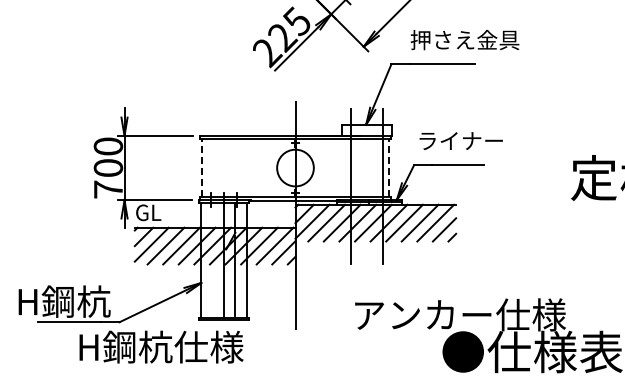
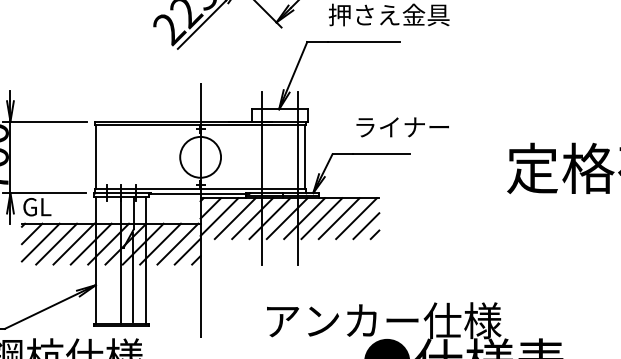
text: (460, 140) -> (401, 126), moved
line: (201, 168) -> (96, 157), dashed -> solid
line: (389, 168) -> (305, 157), dashed -> solid

